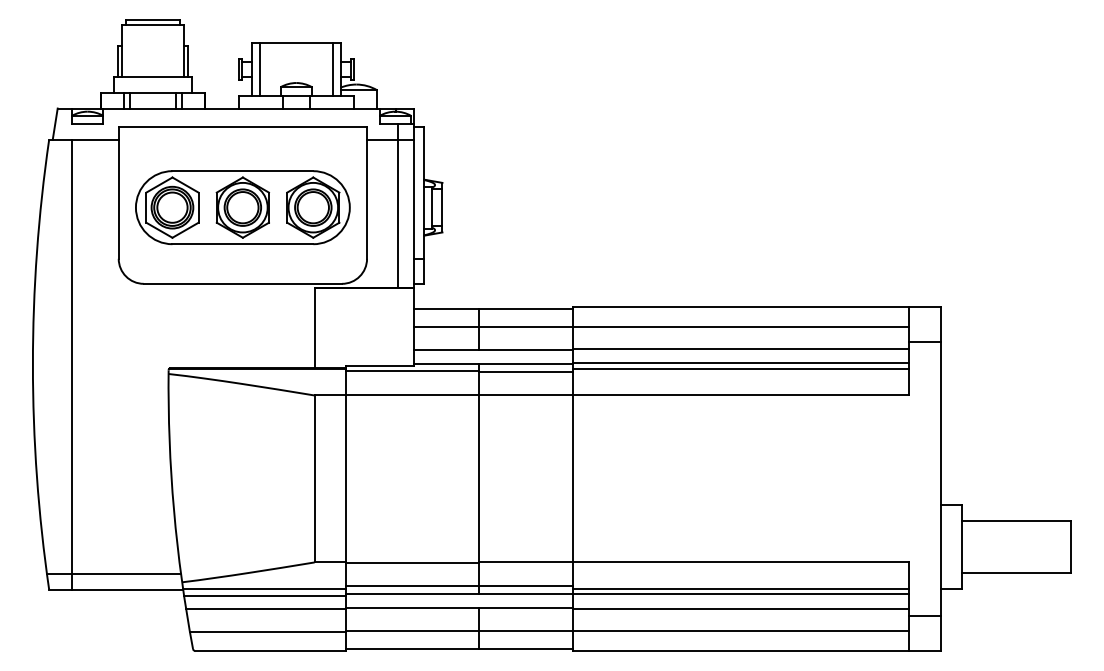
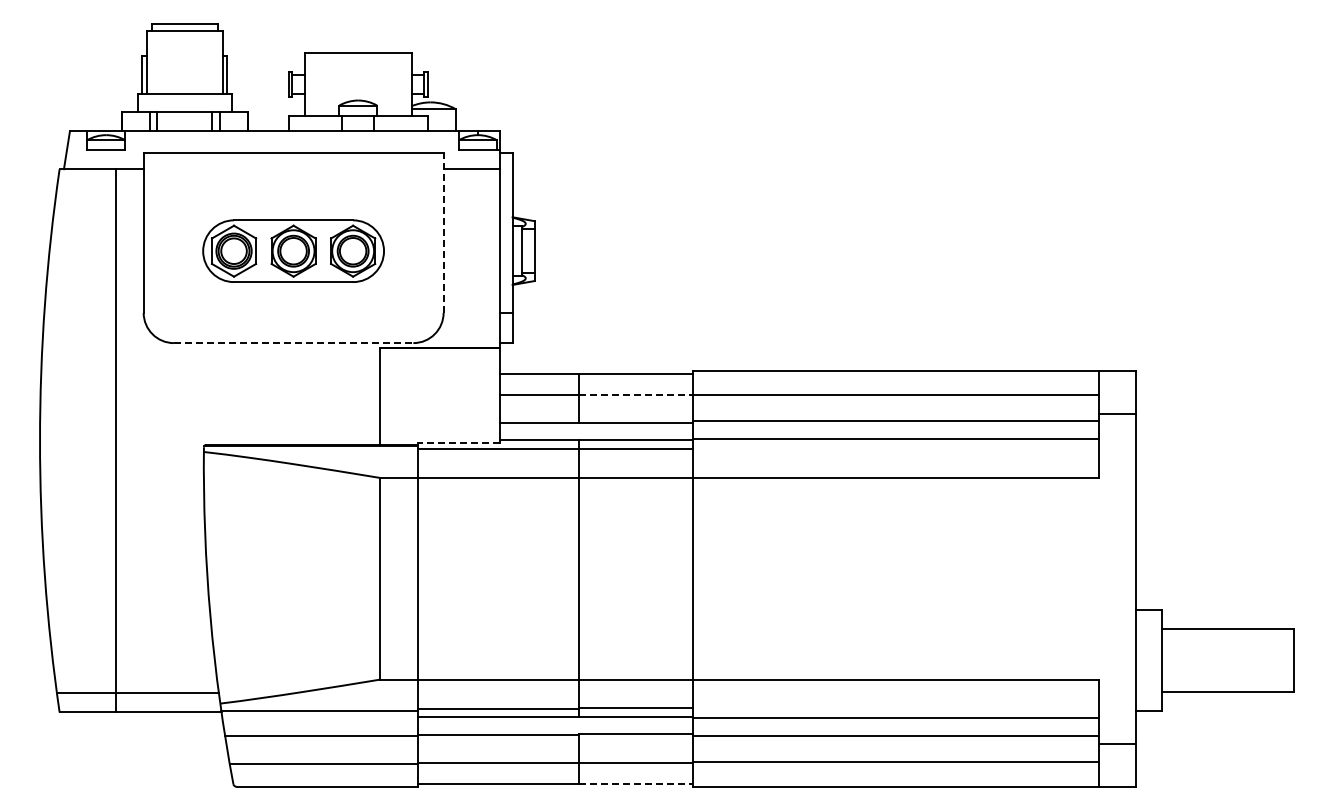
line: (260, 68) -> (314, 83), removed
line: (333, 68) -> (402, 83), removed
line: (366, 193) -> (443, 233), solid -> dashed
line: (398, 205) -> (481, 248), removed
part: (242, 208) -> (293, 251), size x0.7
line: (242, 284) -> (293, 343), solid -> dashed
line: (526, 326) -> (636, 394), solid -> dashed
line: (72, 364) -> (116, 440), moved
line: (380, 366) -> (459, 442), solid -> dashed
line: (741, 369) -> (895, 446), removed
line: (741, 588) -> (895, 711), removed
line: (265, 596) -> (320, 720), removed
line: (526, 648) -> (636, 783), solid -> dashed

